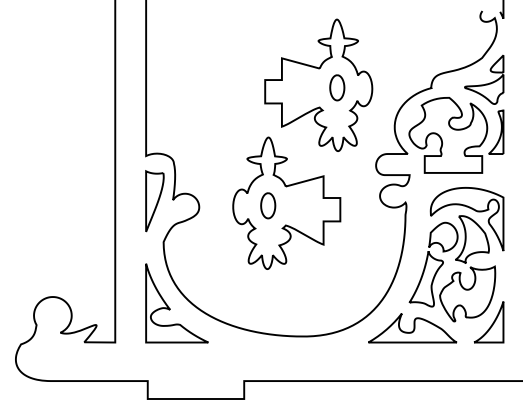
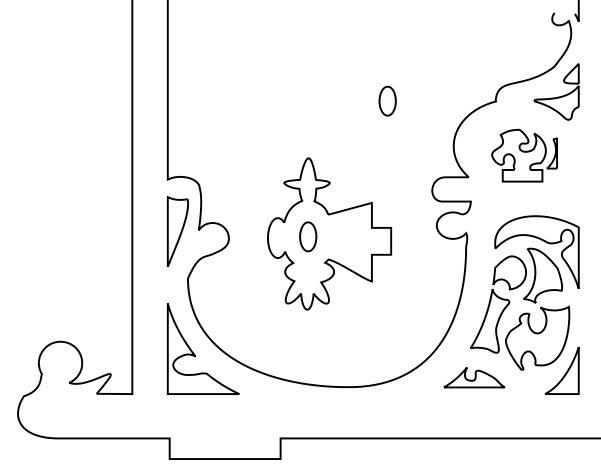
part: (318, 84) -> (365, 97), removed
part: (456, 135) -> (524, 155), size x0.6
part: (412, 328) -> (474, 377), size x0.6

